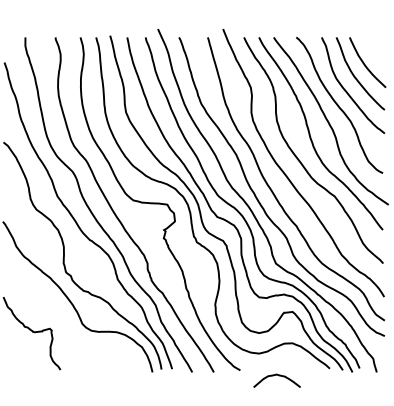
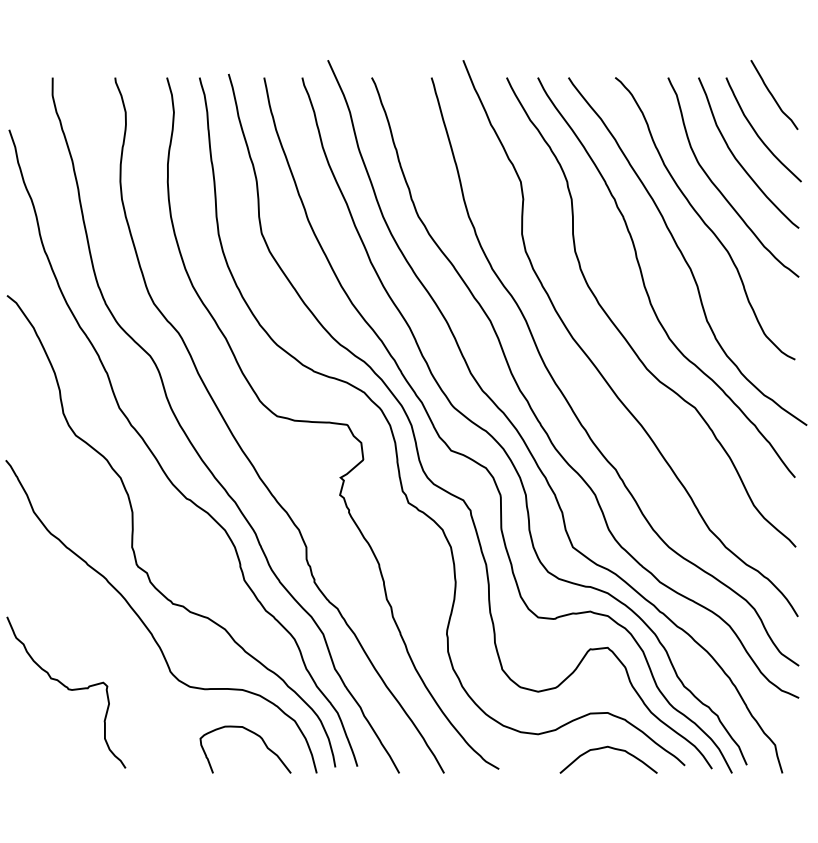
curve: (372, 45) -> (773, 94), added
curve: (122, 354) -> (254, 736), added
curve: (276, 375) -> (607, 748), moved

